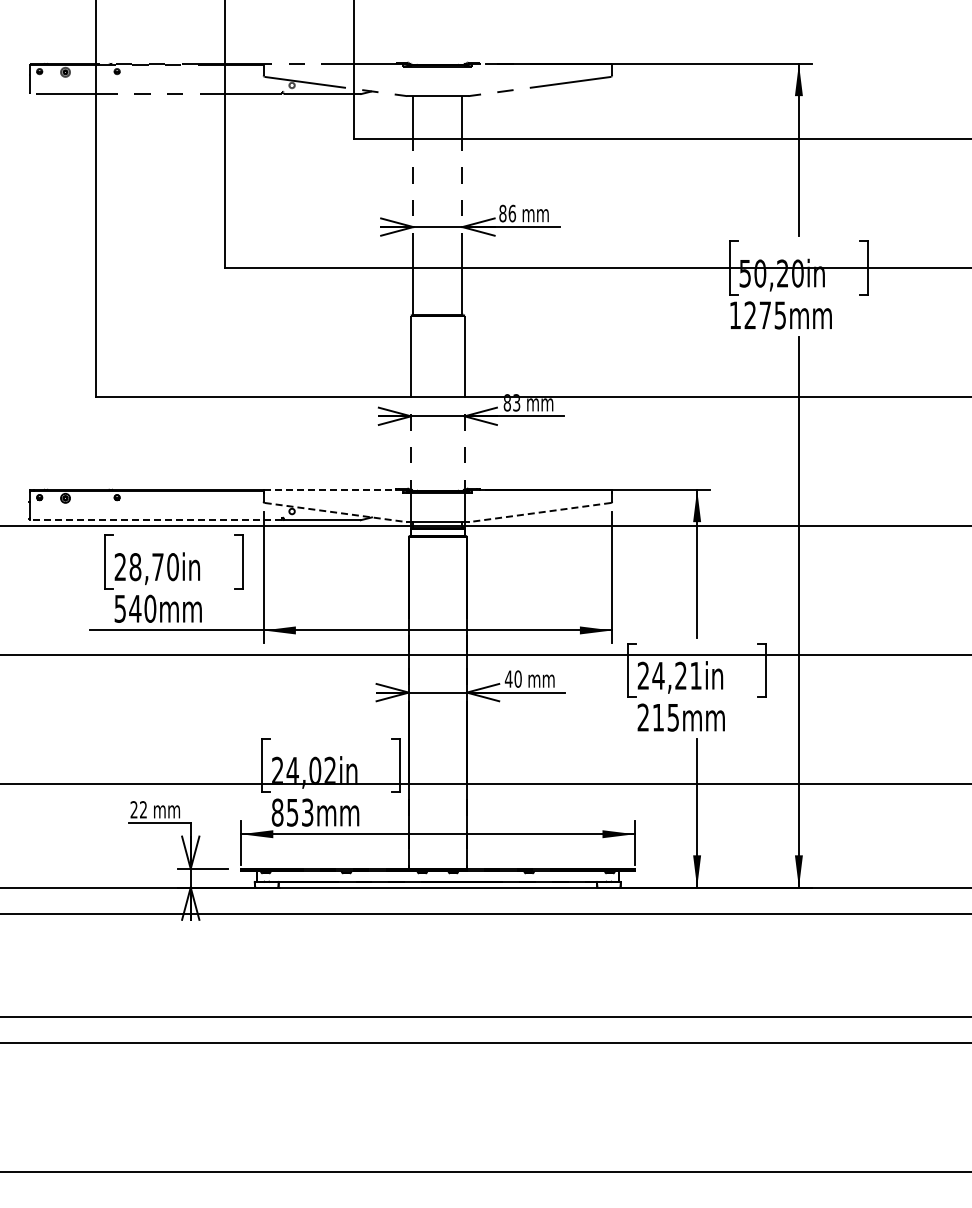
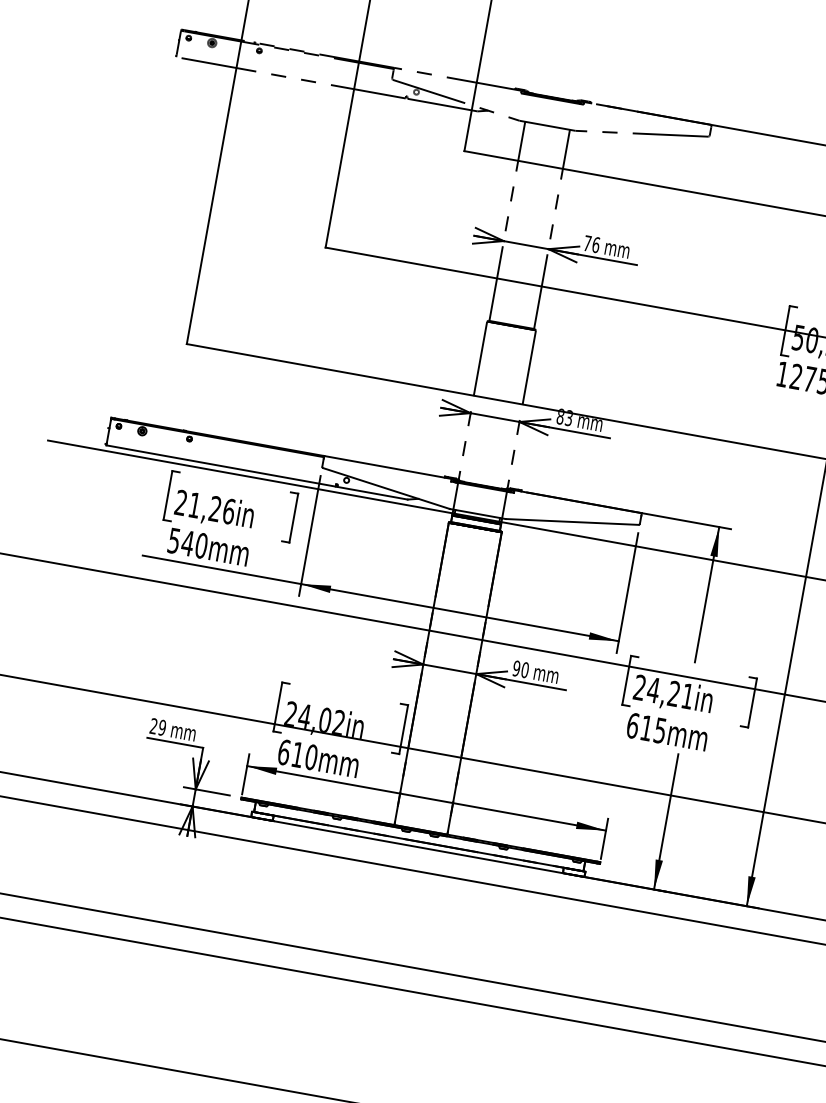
text: (502, 213) -> (587, 243), 86 -> 76
line: (333, 489) -> (387, 467), dashed -> solid
line: (335, 512) -> (386, 488), dashed -> solid
line: (539, 512) -> (571, 521), dashed -> solid
line: (155, 520) -> (220, 466), dashed -> solid
text: (153, 567) -> (211, 508), 28,70in -> 21,26in
text: (508, 678) -> (516, 668), 40 -> 90
text: (643, 717) -> (633, 725), 215mm -> 615mm
text: (143, 809) -> (162, 727), 22 -> 29
text: (292, 812) -> (297, 754), 853mm -> 610mm

